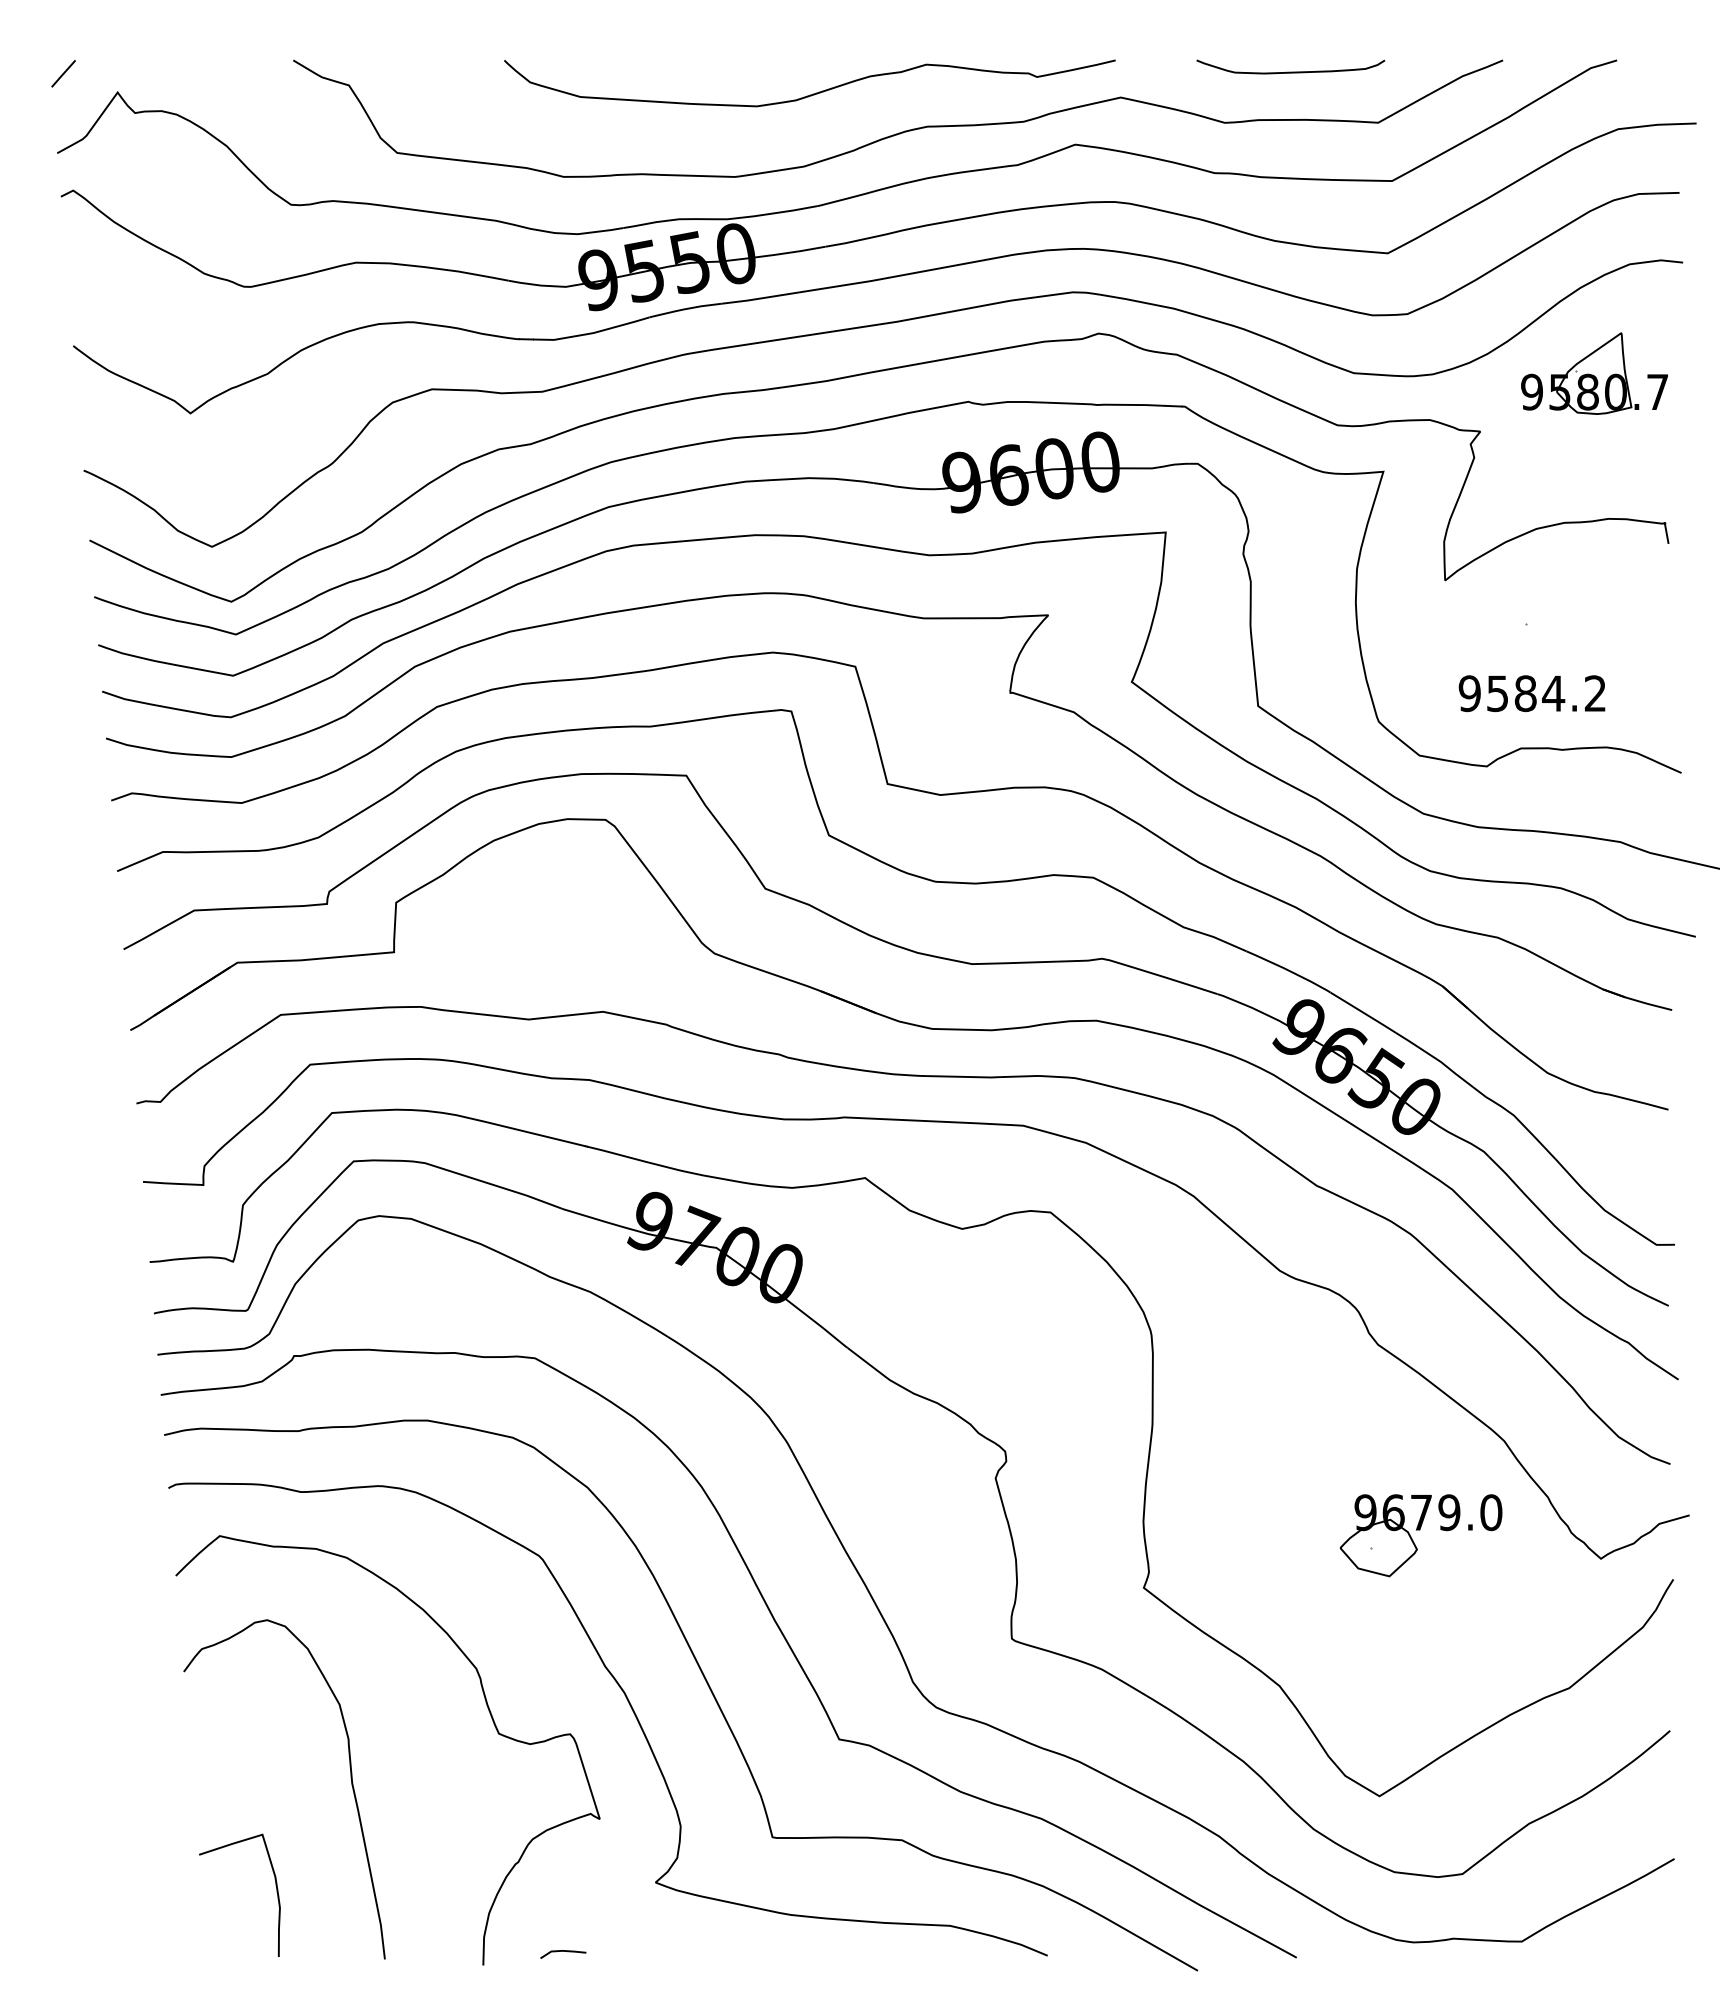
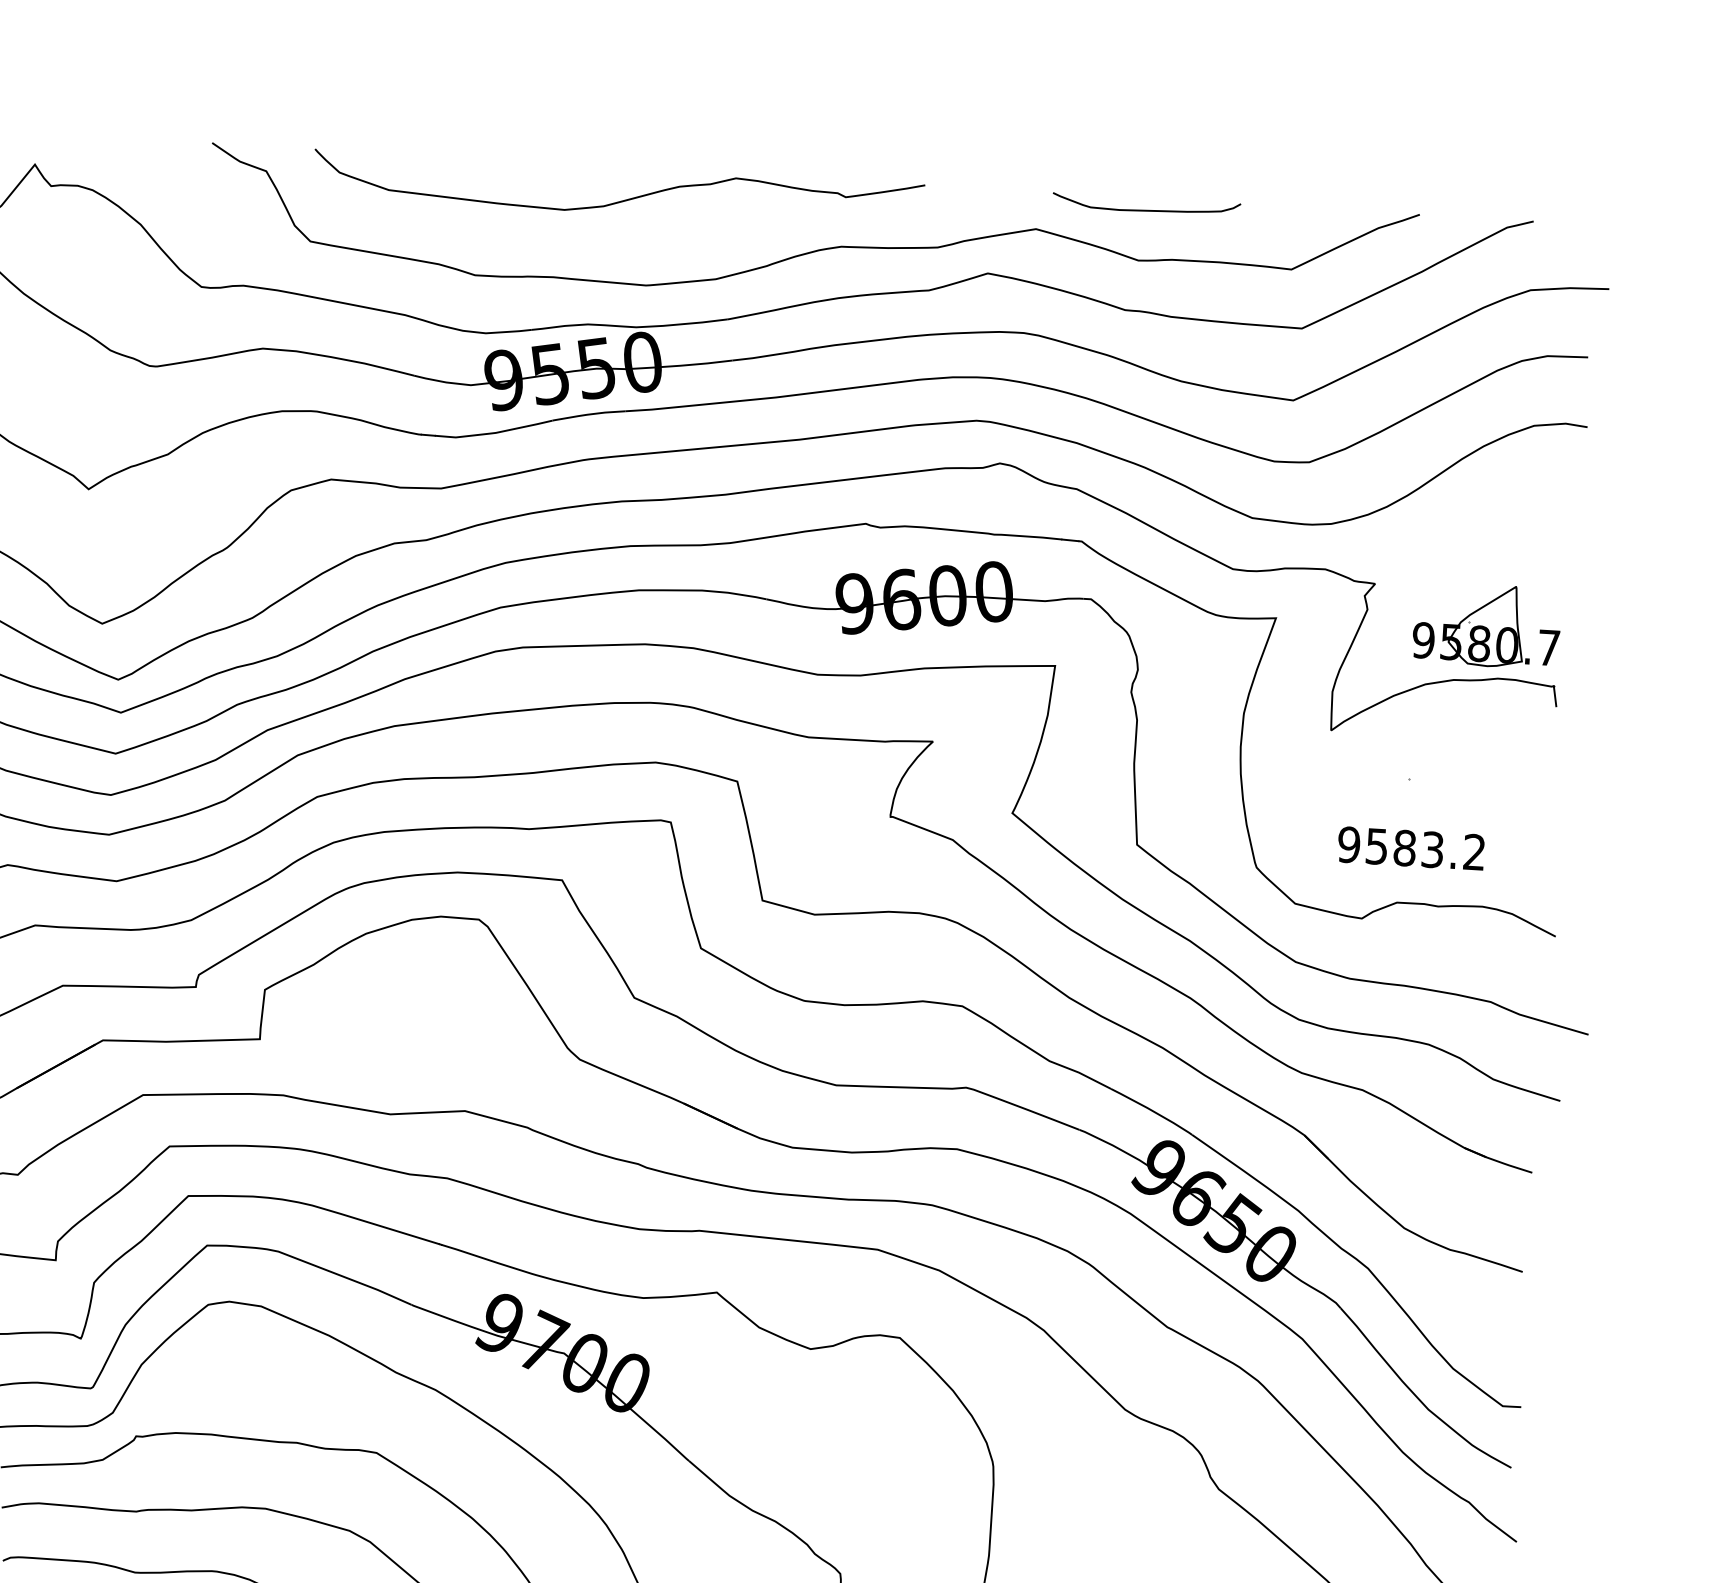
curve: (1290, 71) -> (1146, 209), moved
curve: (813, 93) -> (621, 200), moved
part: (1594, 373) -> (1487, 625), moved
text: (1553, 693) -> (1432, 849), 9584.2 -> 9583.2

